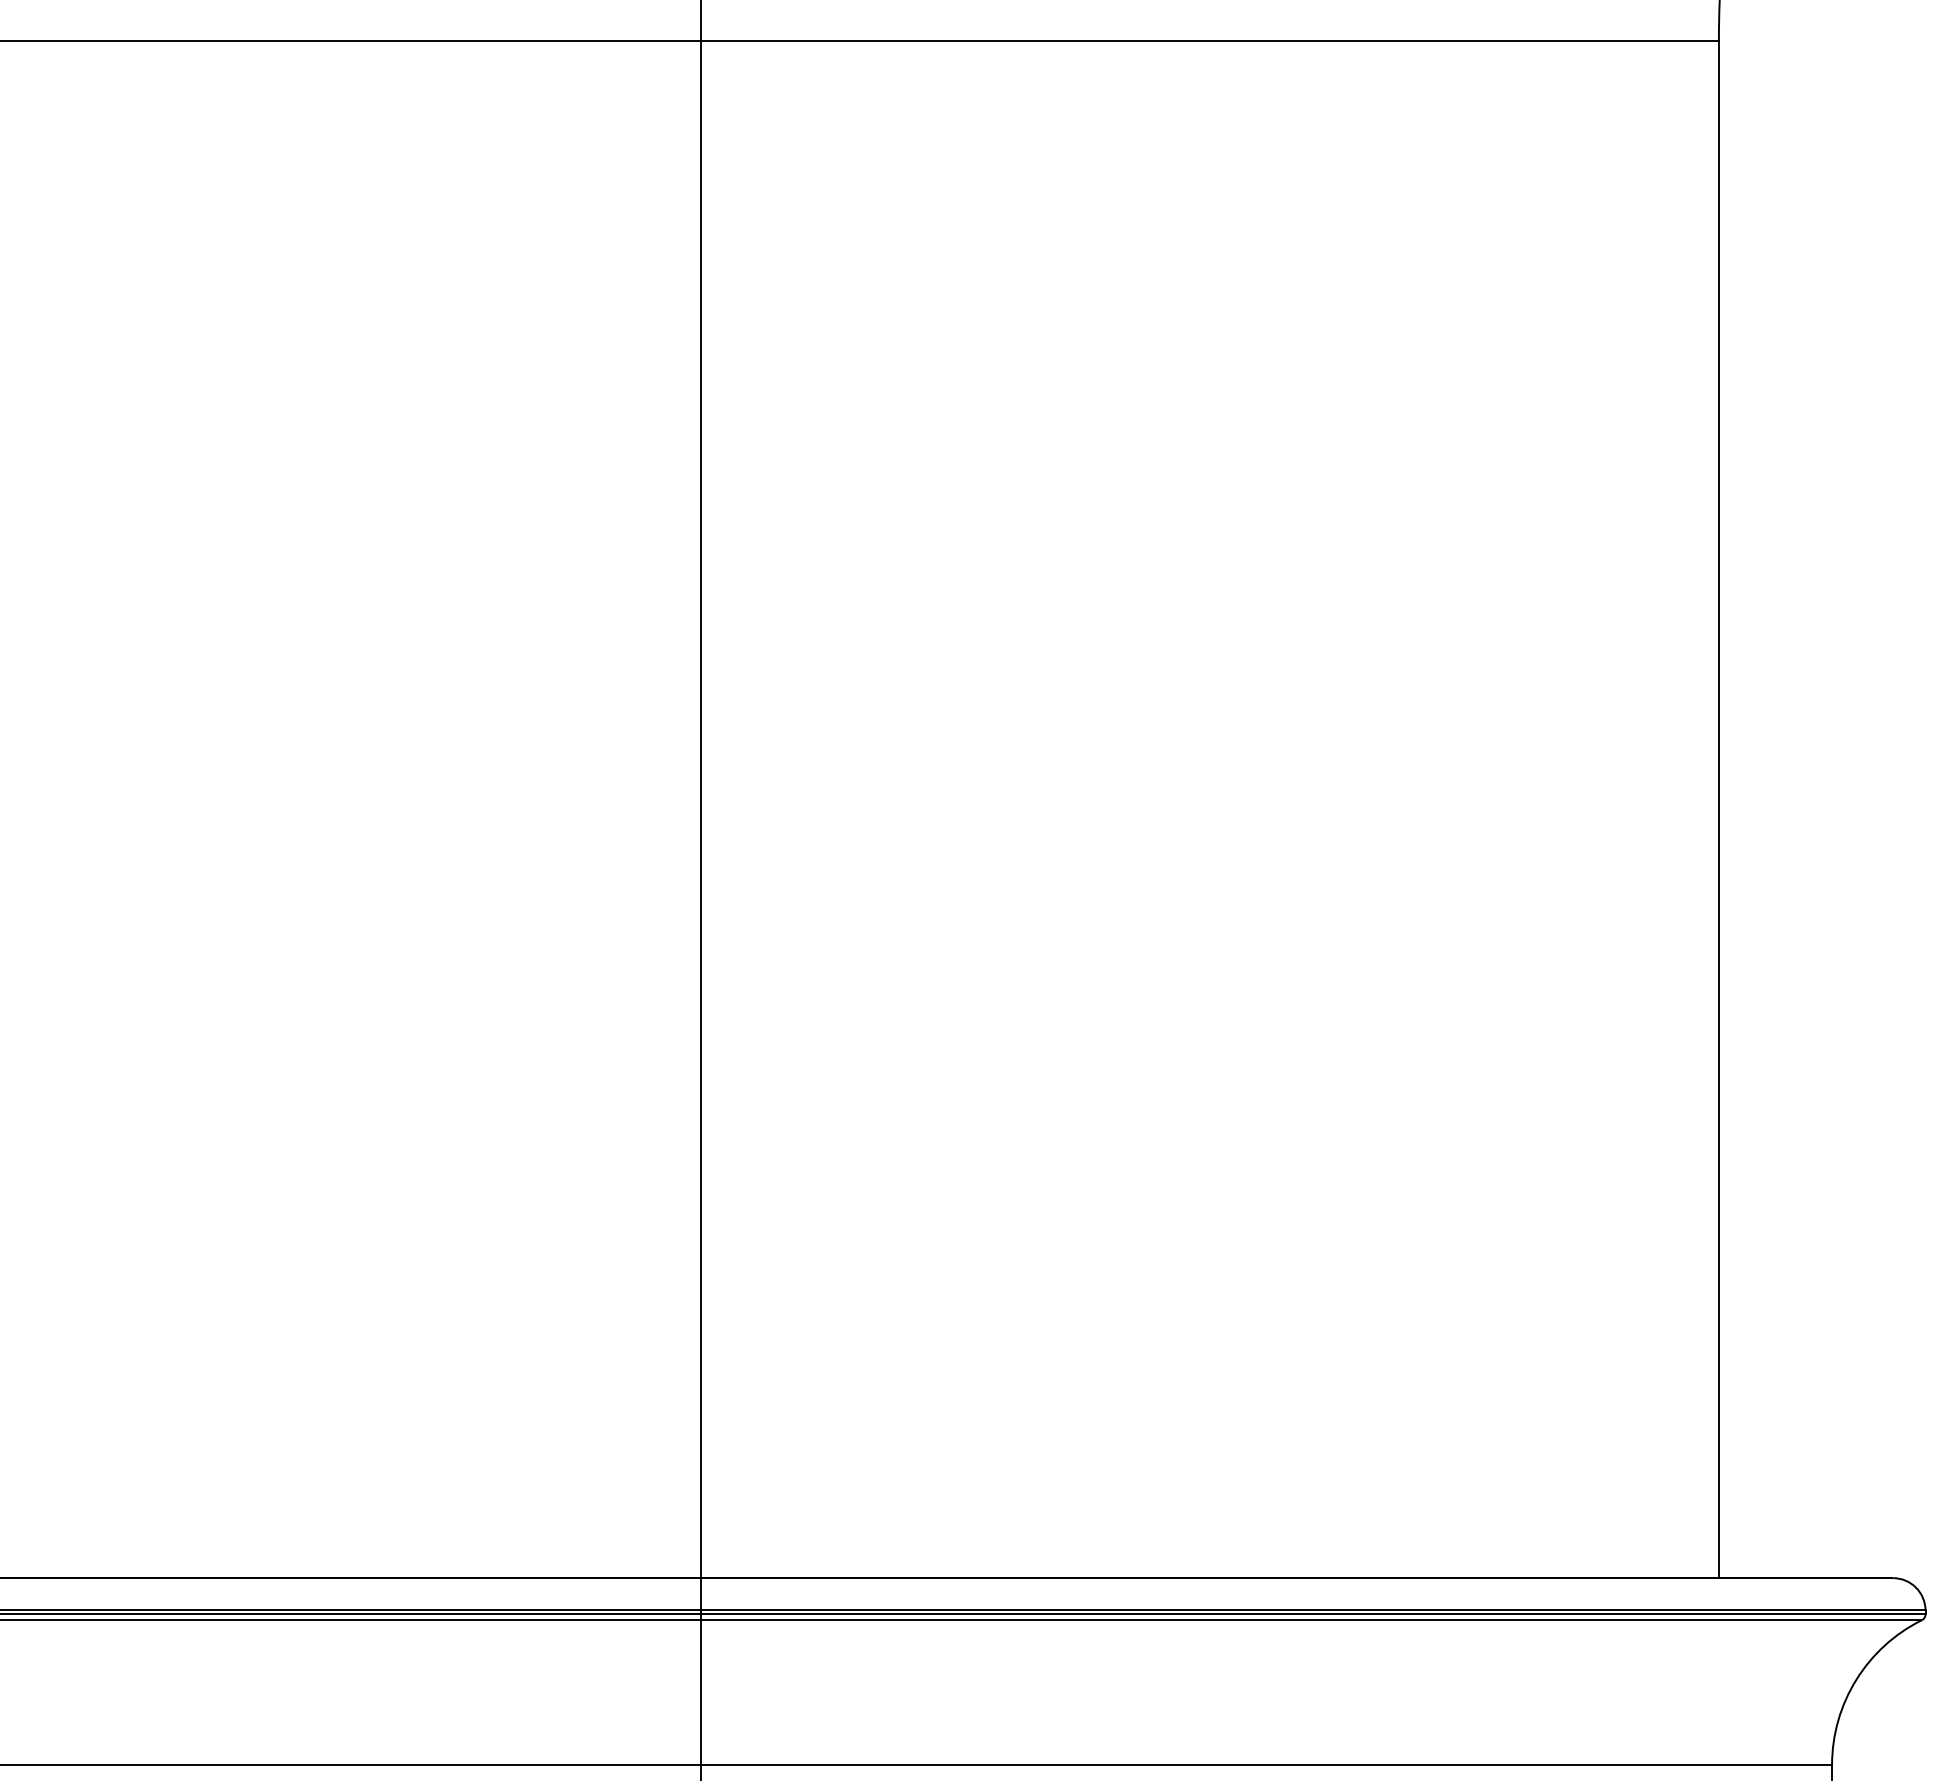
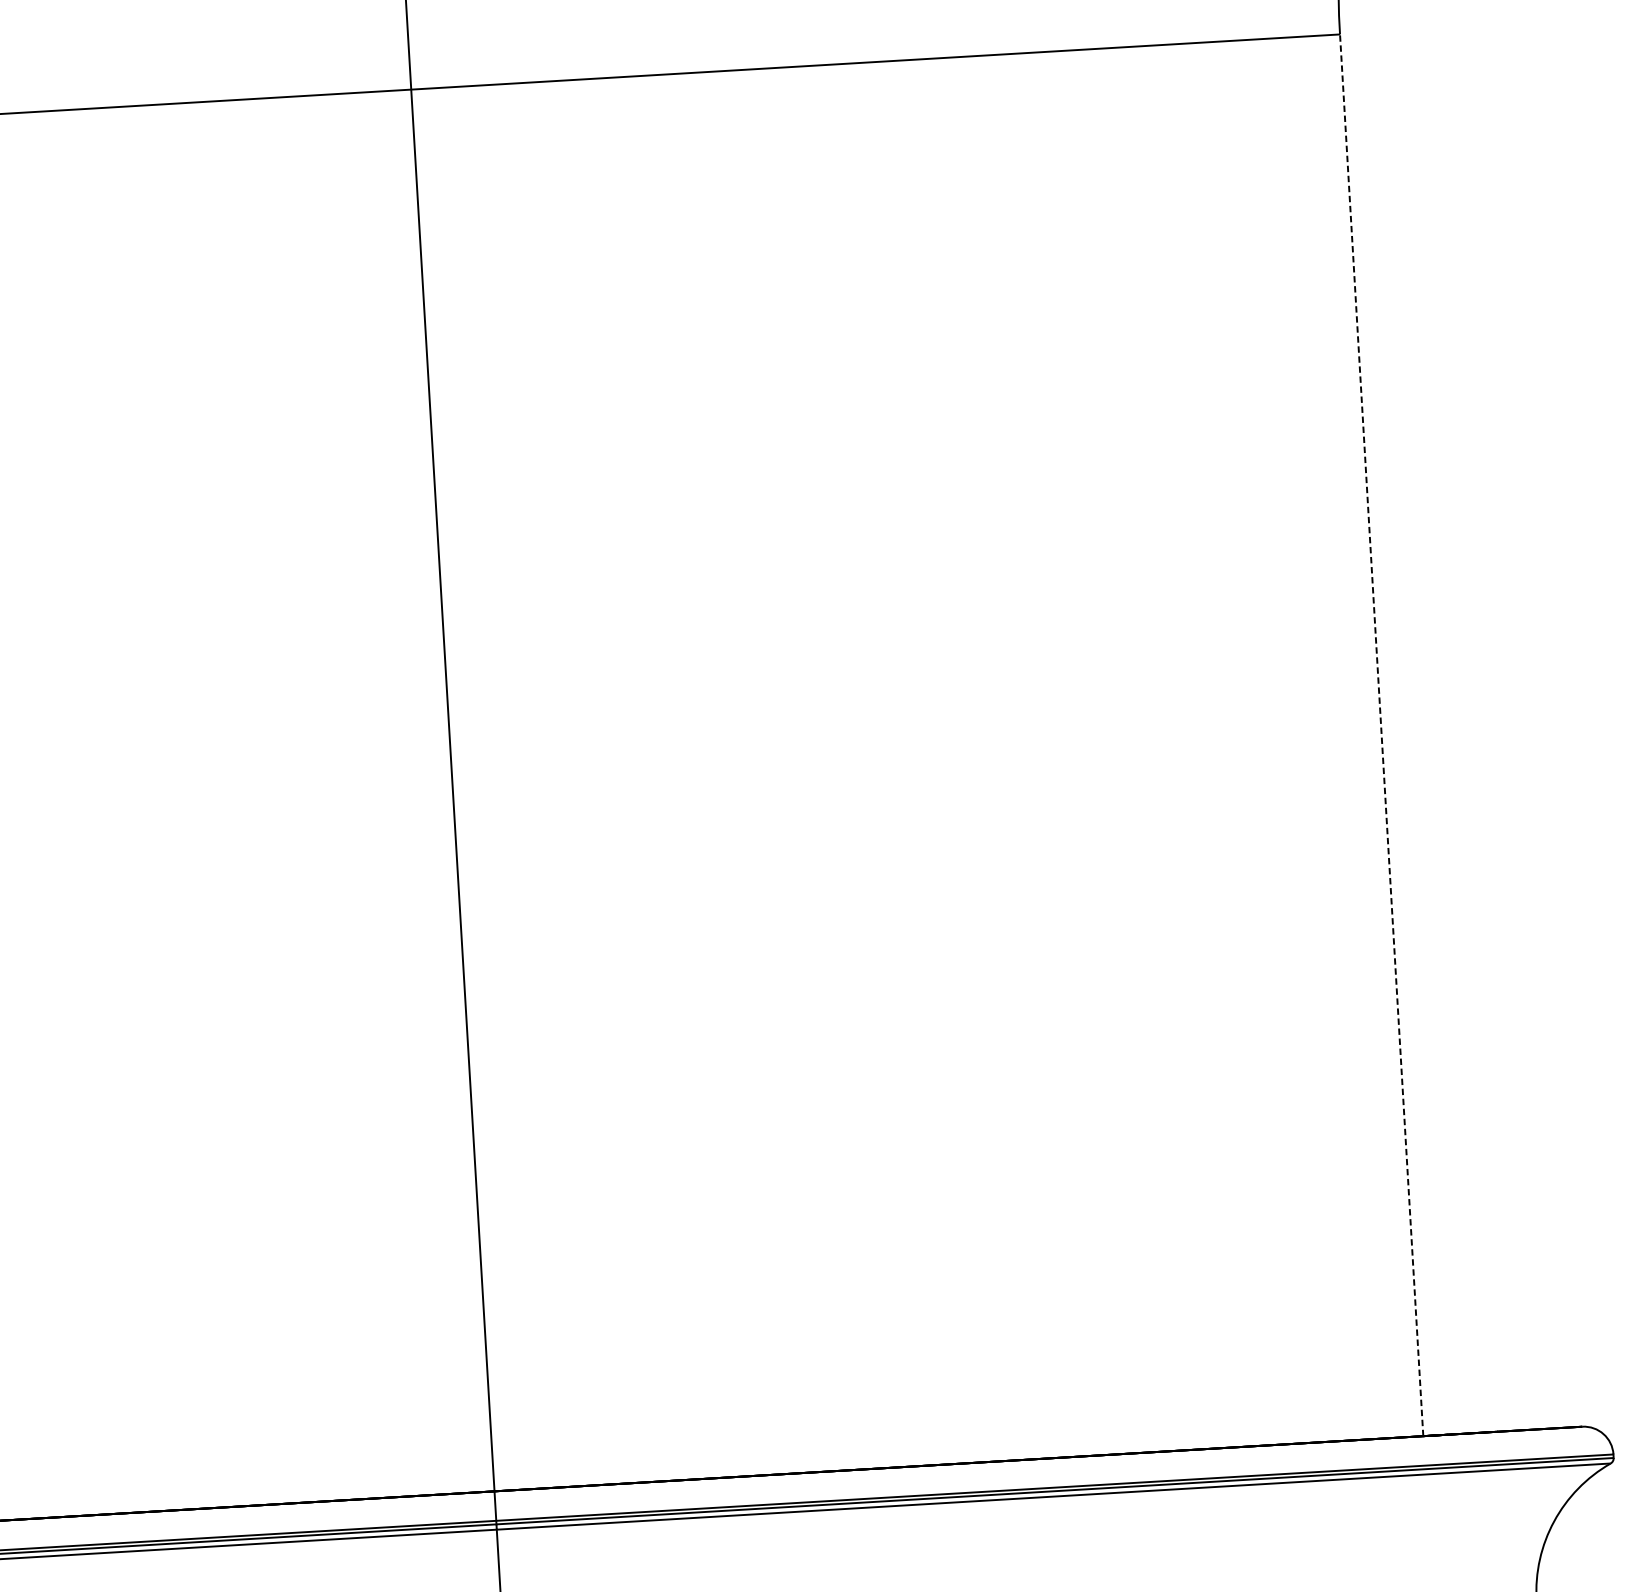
line: (1718, 809) -> (1381, 735), solid -> dashed

